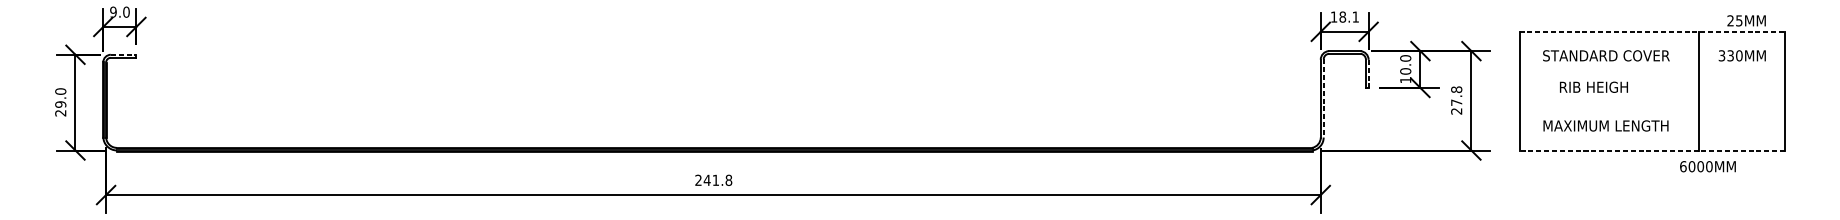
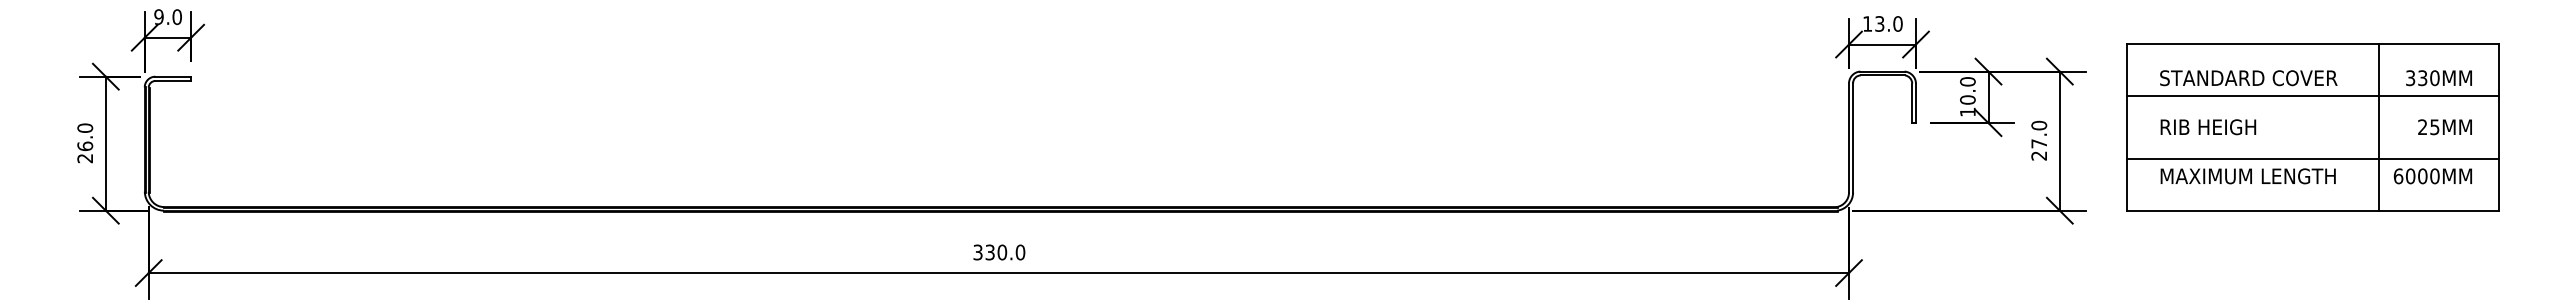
text: (1348, 16) -> (1888, 23), 18.1 -> 13.0
text: (1746, 21) -> (2444, 127), moved
line: (1652, 31) -> (2313, 44), dashed -> solid
line: (123, 54) -> (173, 76), dashed -> solid
line: (1651, 68) -> (2312, 95), added
line: (1369, 73) -> (1916, 103), dashed -> solid
text: (1594, 87) -> (2208, 127), moved
text: (1456, 89) -> (2038, 125), 27.8 -> 27.0
line: (1323, 98) -> (1853, 137), dashed -> solid
text: (60, 104) -> (85, 146), 29.0 -> 26.0
line: (1651, 113) -> (2312, 159), added
line: (1652, 150) -> (2313, 210), dashed -> solid
text: (1707, 166) -> (2432, 176), moved
text: (713, 180) -> (999, 252), 241.8 -> 330.0

